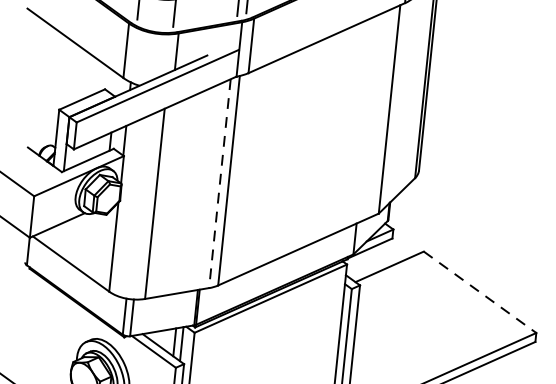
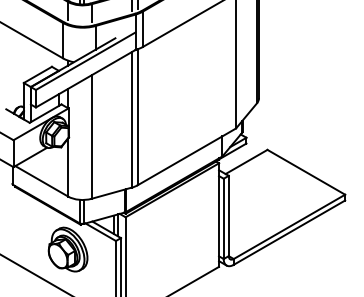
line: (220, 183) -> (132, 119), dashed -> solid
line: (480, 292) -> (306, 172), dashed -> solid

